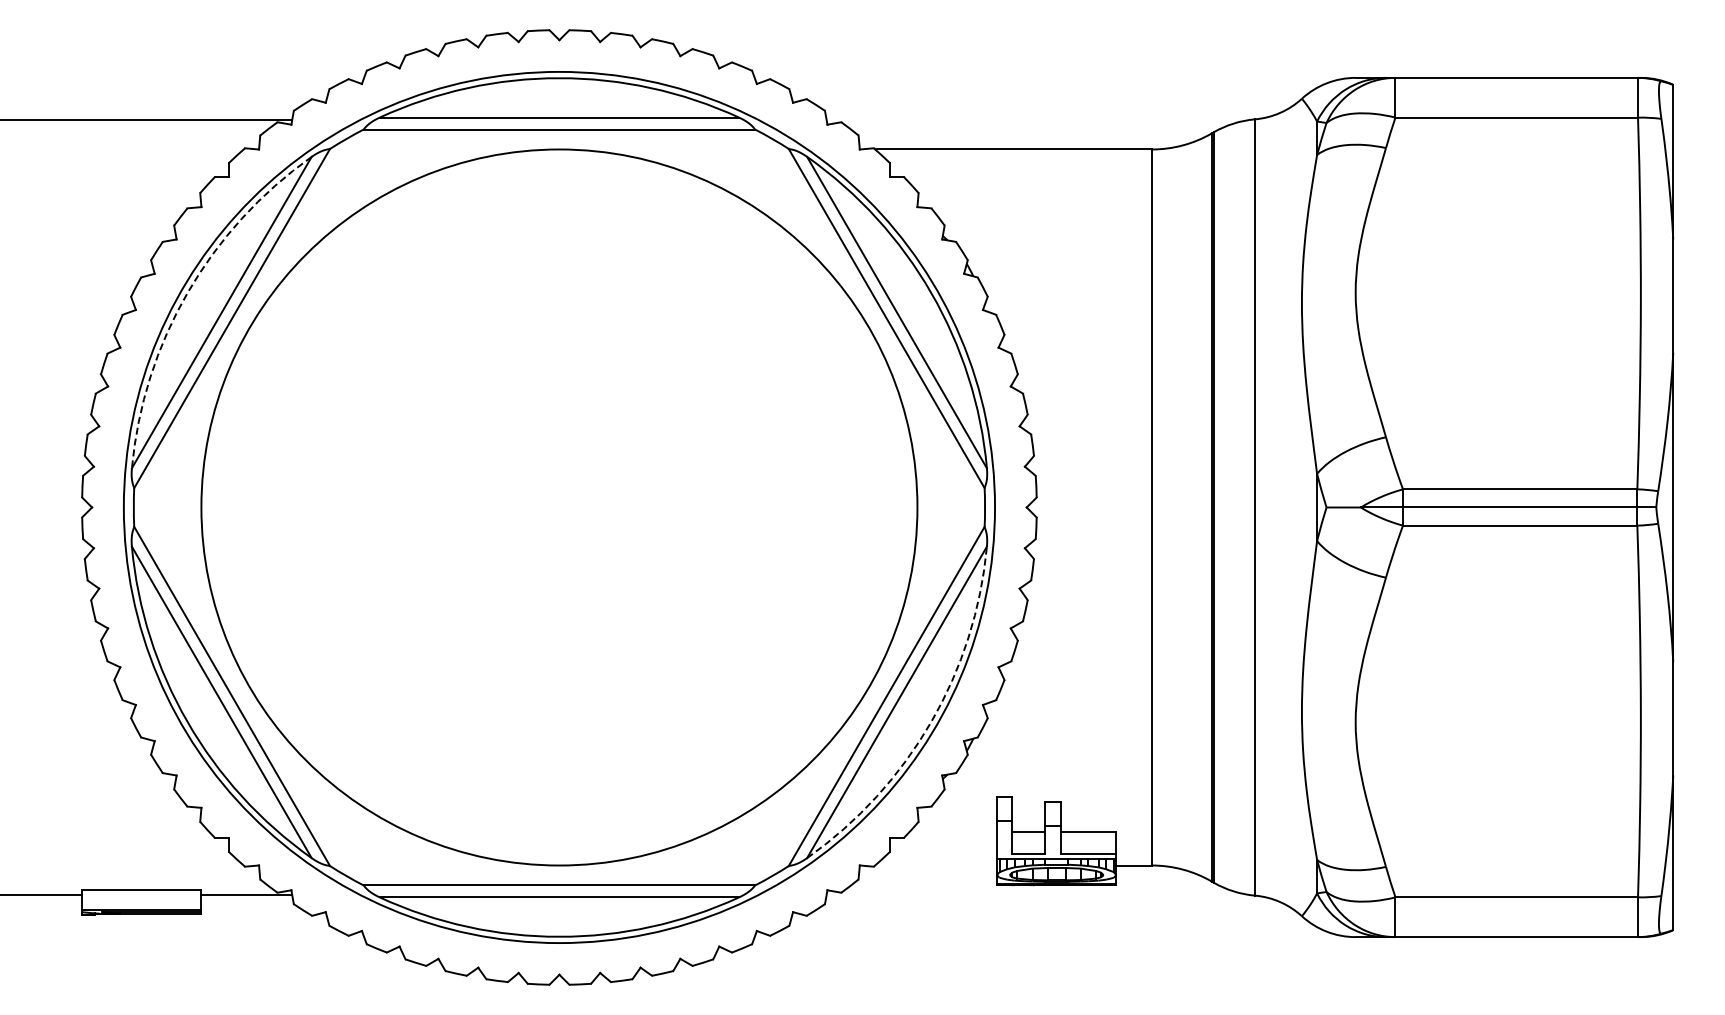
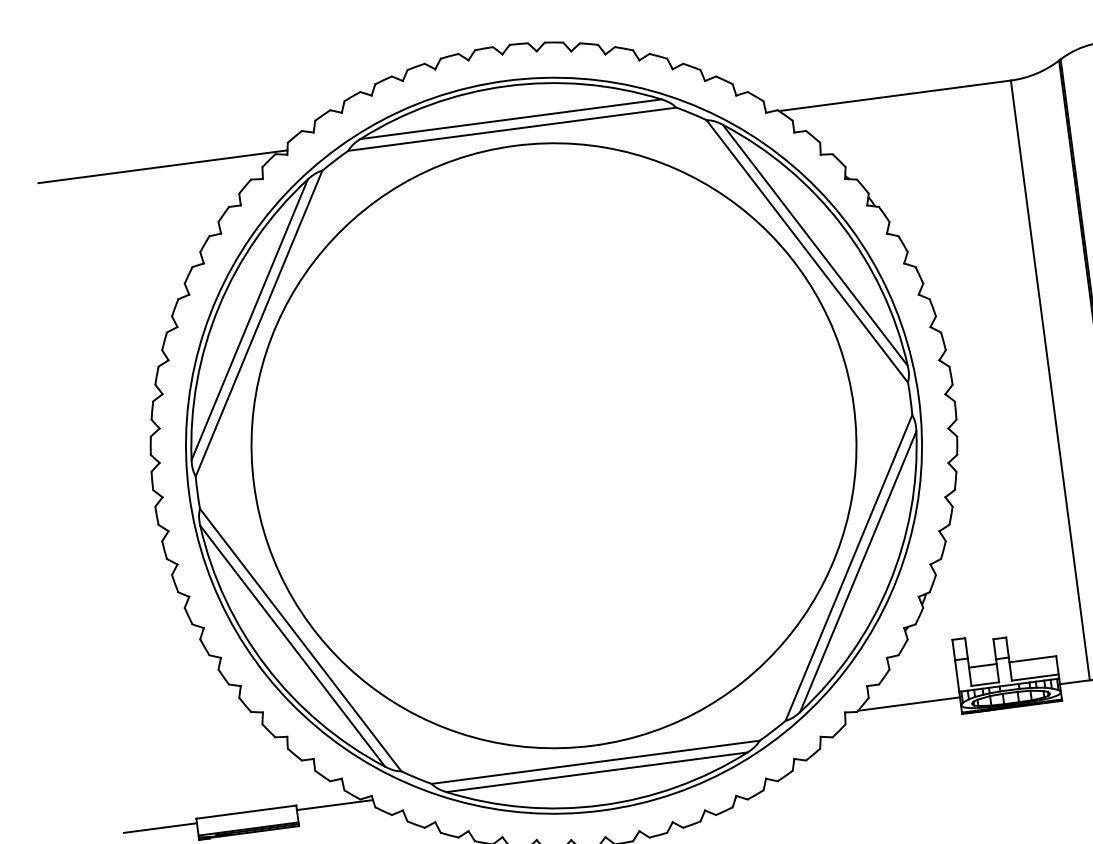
arc: (187, 292) -> (218, 306), dashed -> solid
arc: (931, 722) -> (889, 584), dashed -> solid
line: (936, 865) -> (909, 704), added

